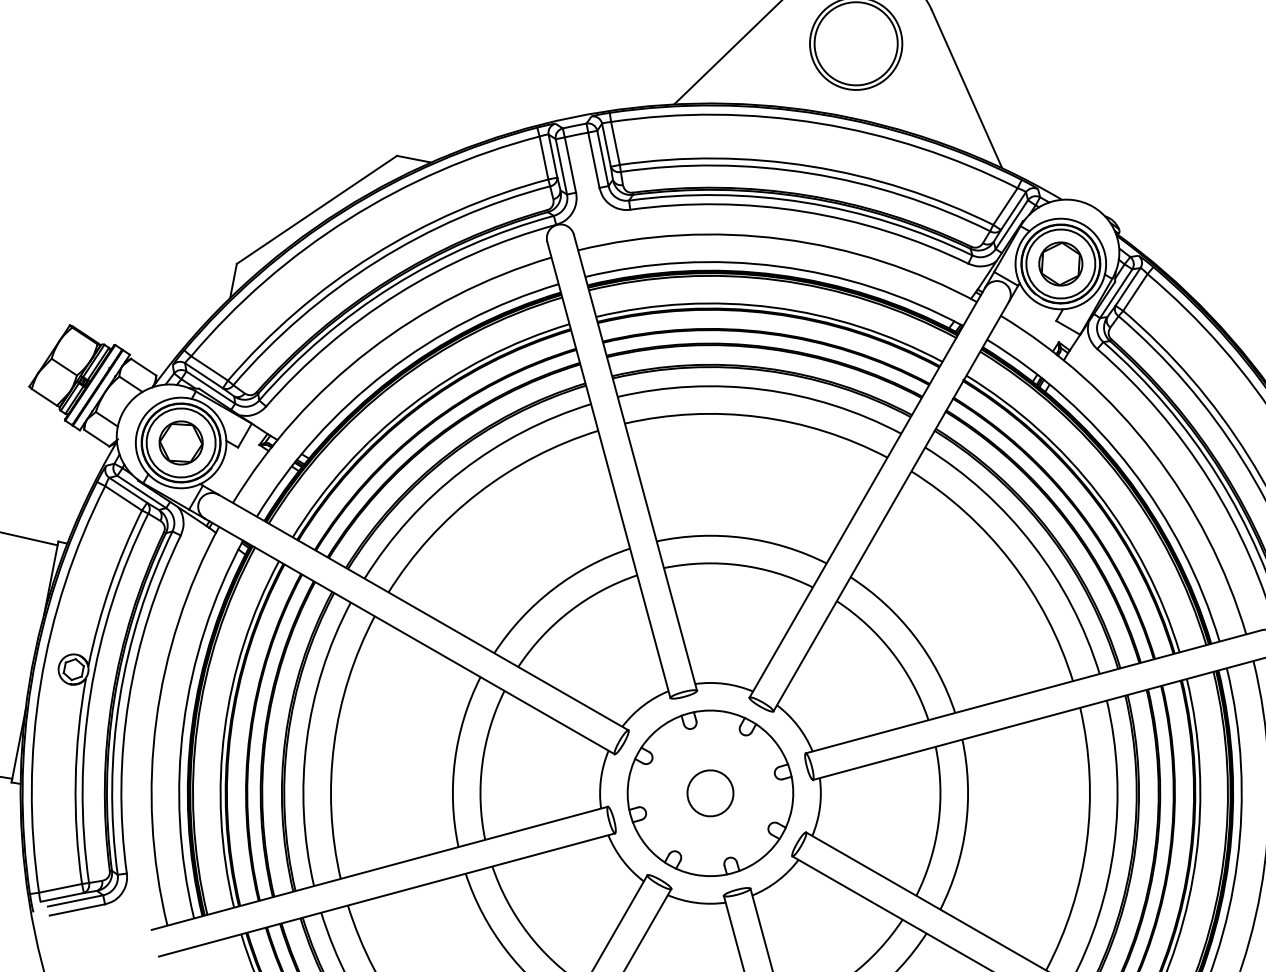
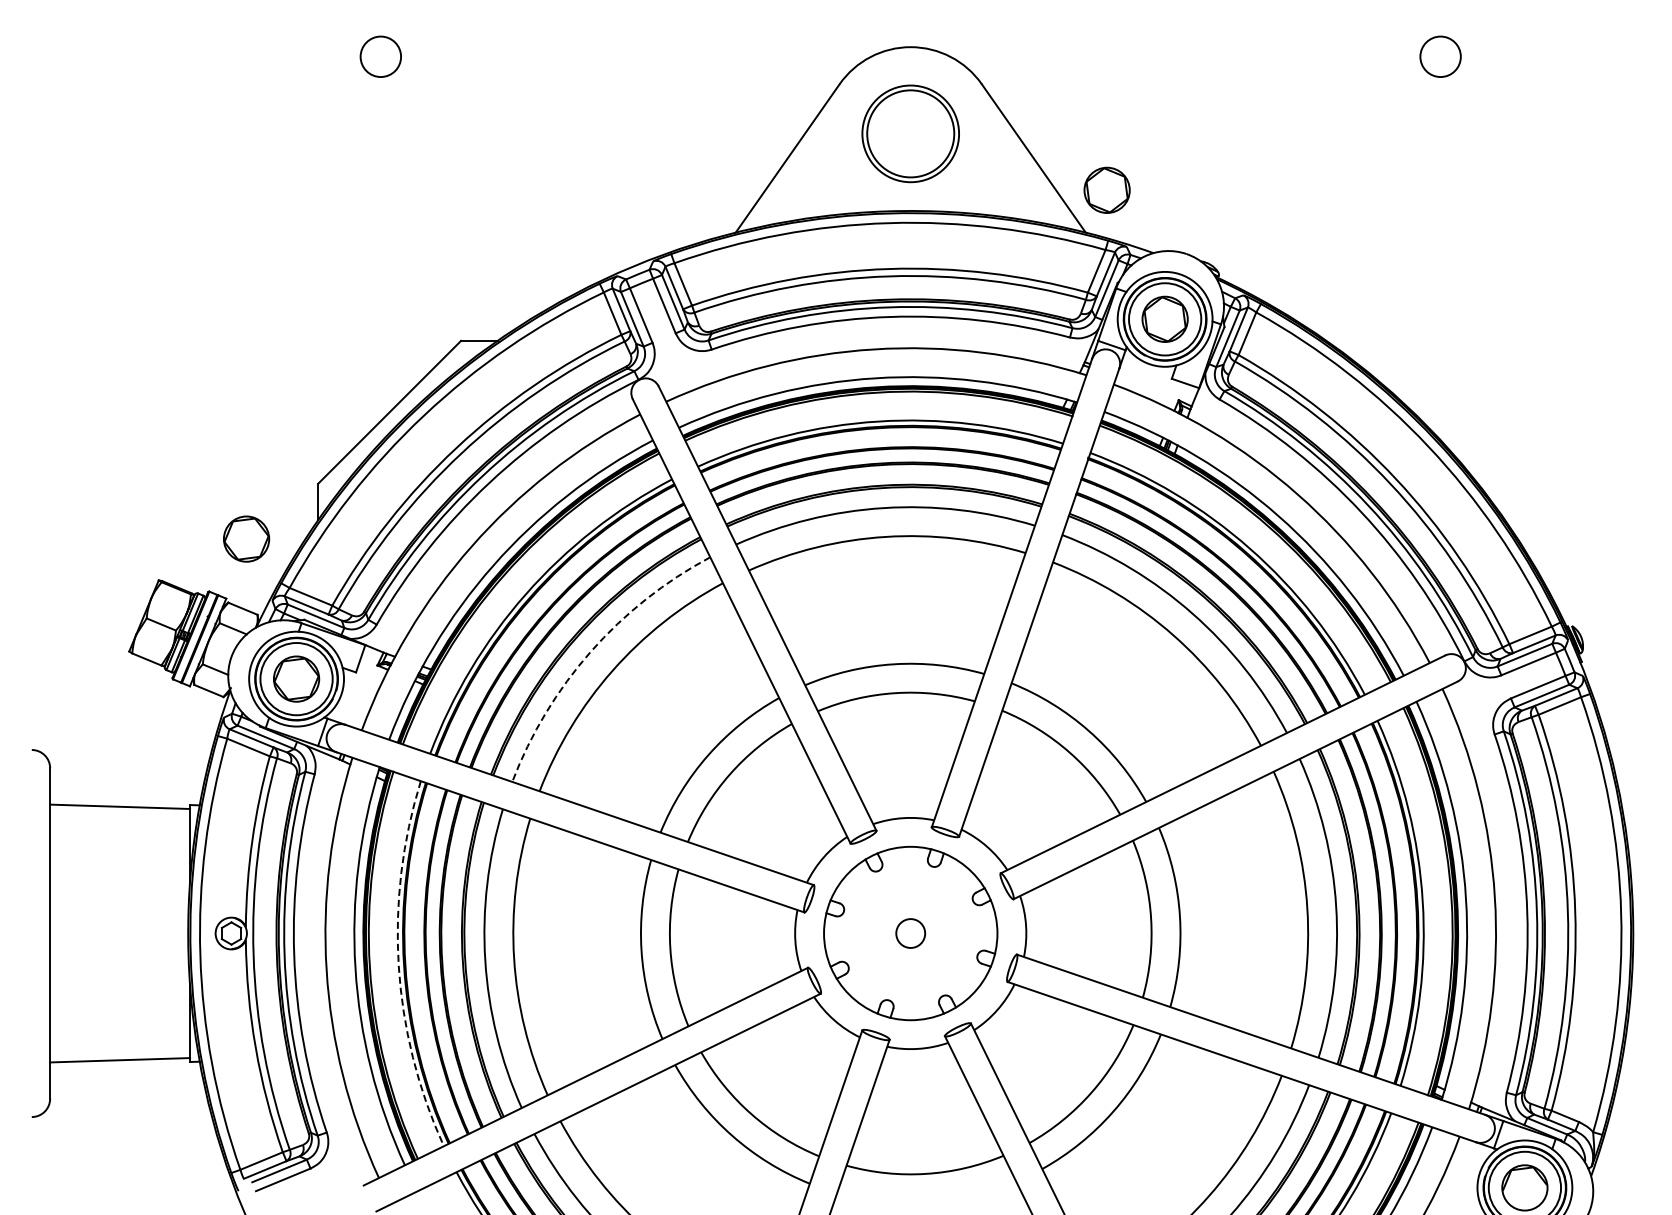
part: (1029, 131) -> (1106, 189), added
part: (159, 302) -> (246, 538), added
arc: (461, 470) -> (590, 651), solid -> dashed
arc: (224, 729) -> (398, 965), solid -> dashed
circle: (710, 793) -> (910, 933), size x0.6

